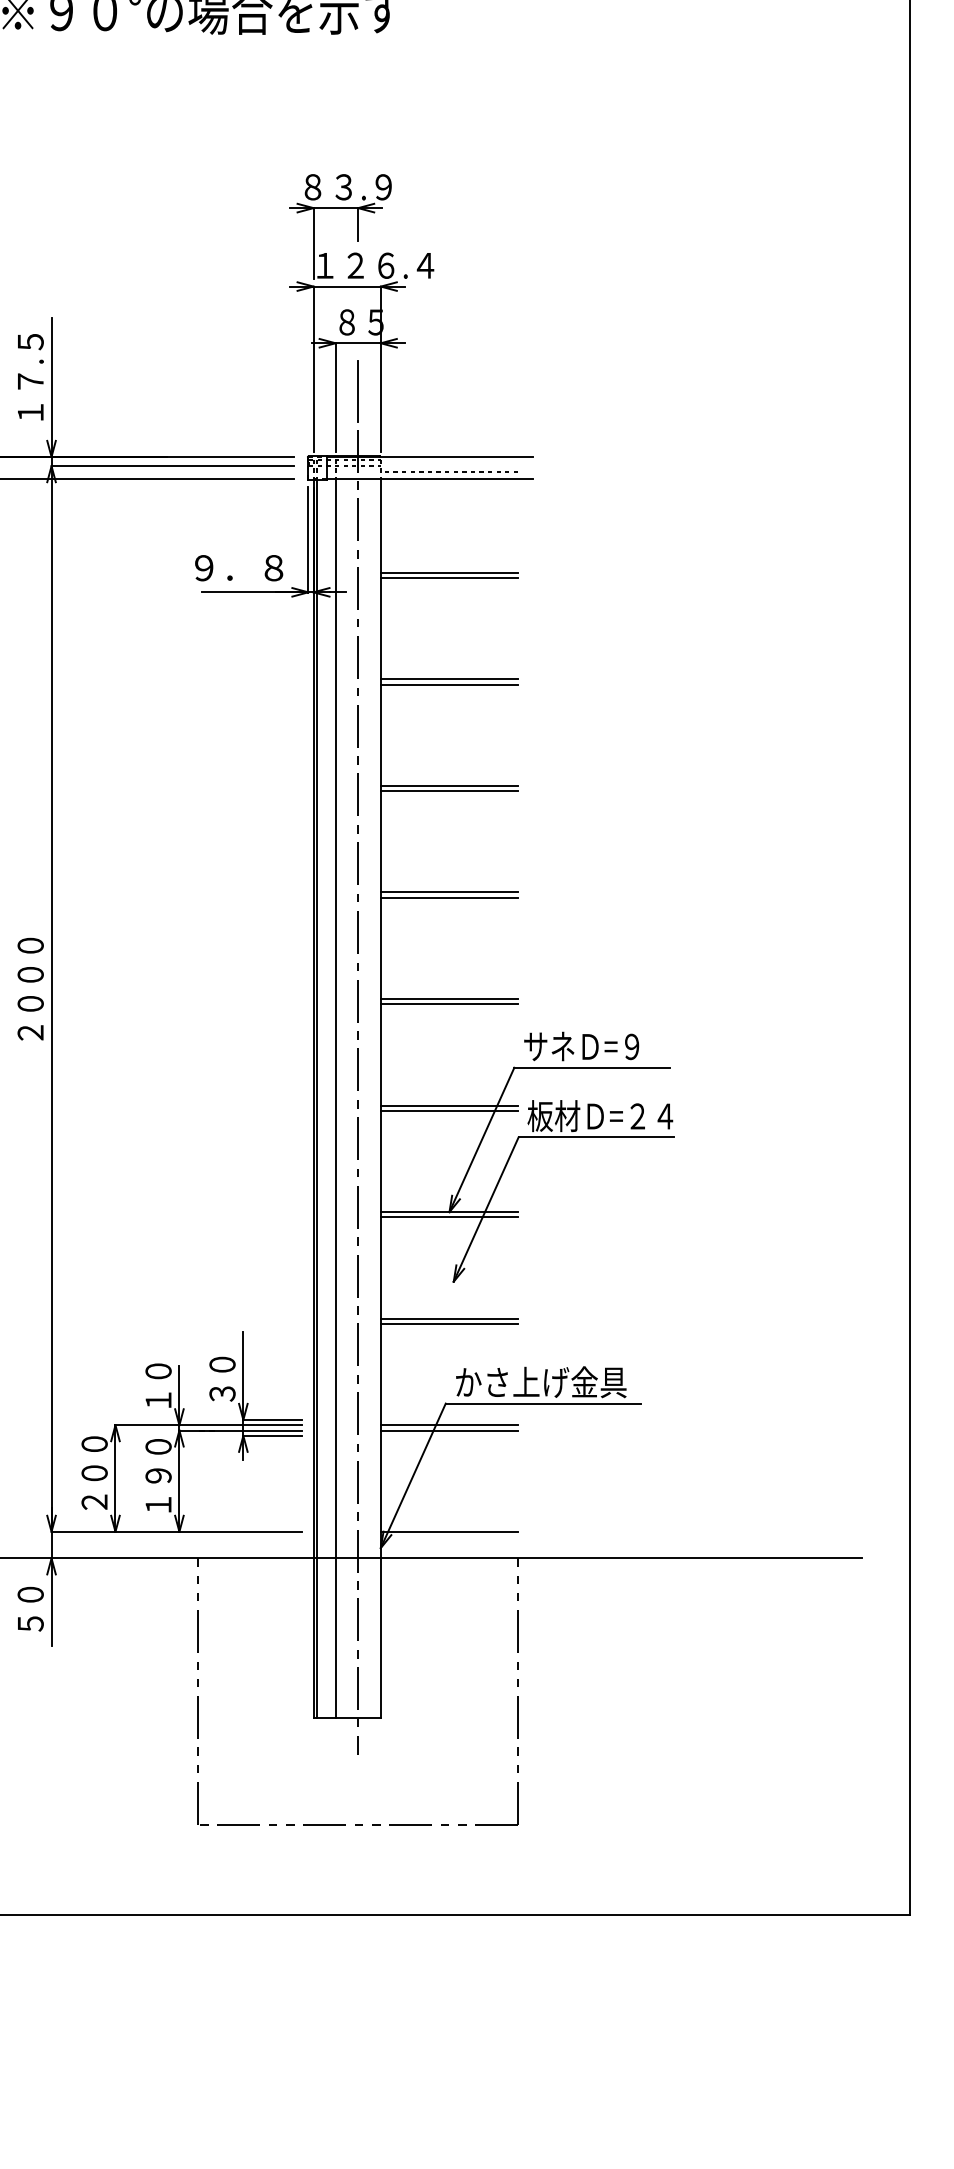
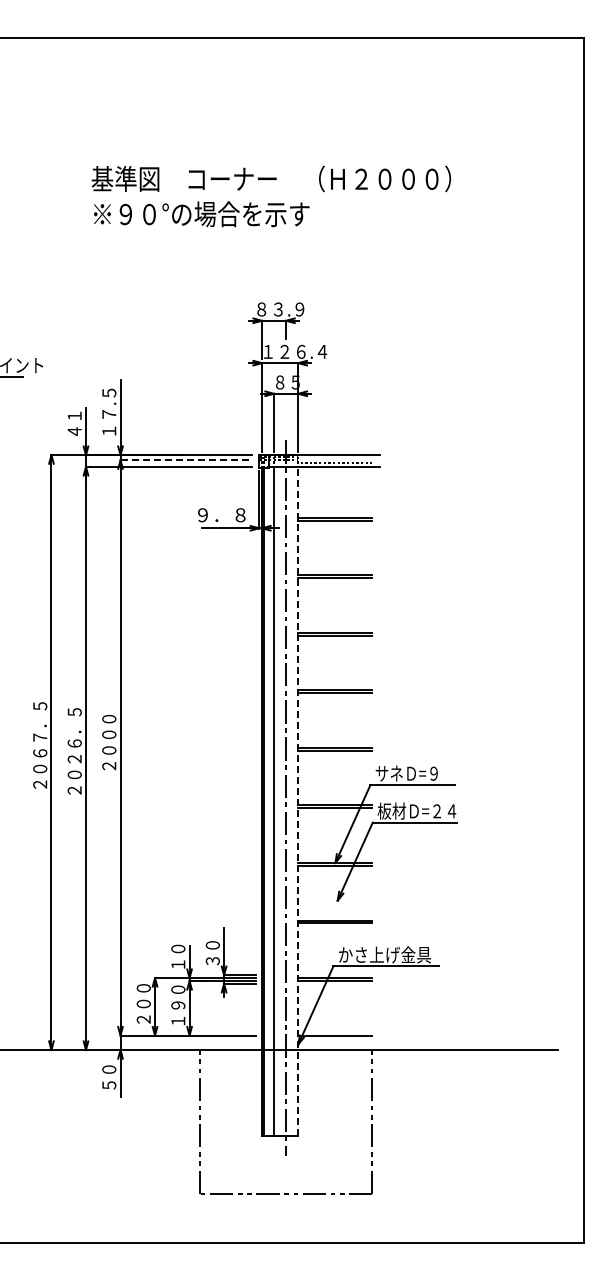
line: (358, 390) -> (286, 419), removed
line: (173, 466) -> (186, 460), solid -> dashed
line: (381, 1098) -> (298, 801), solid -> dashed

